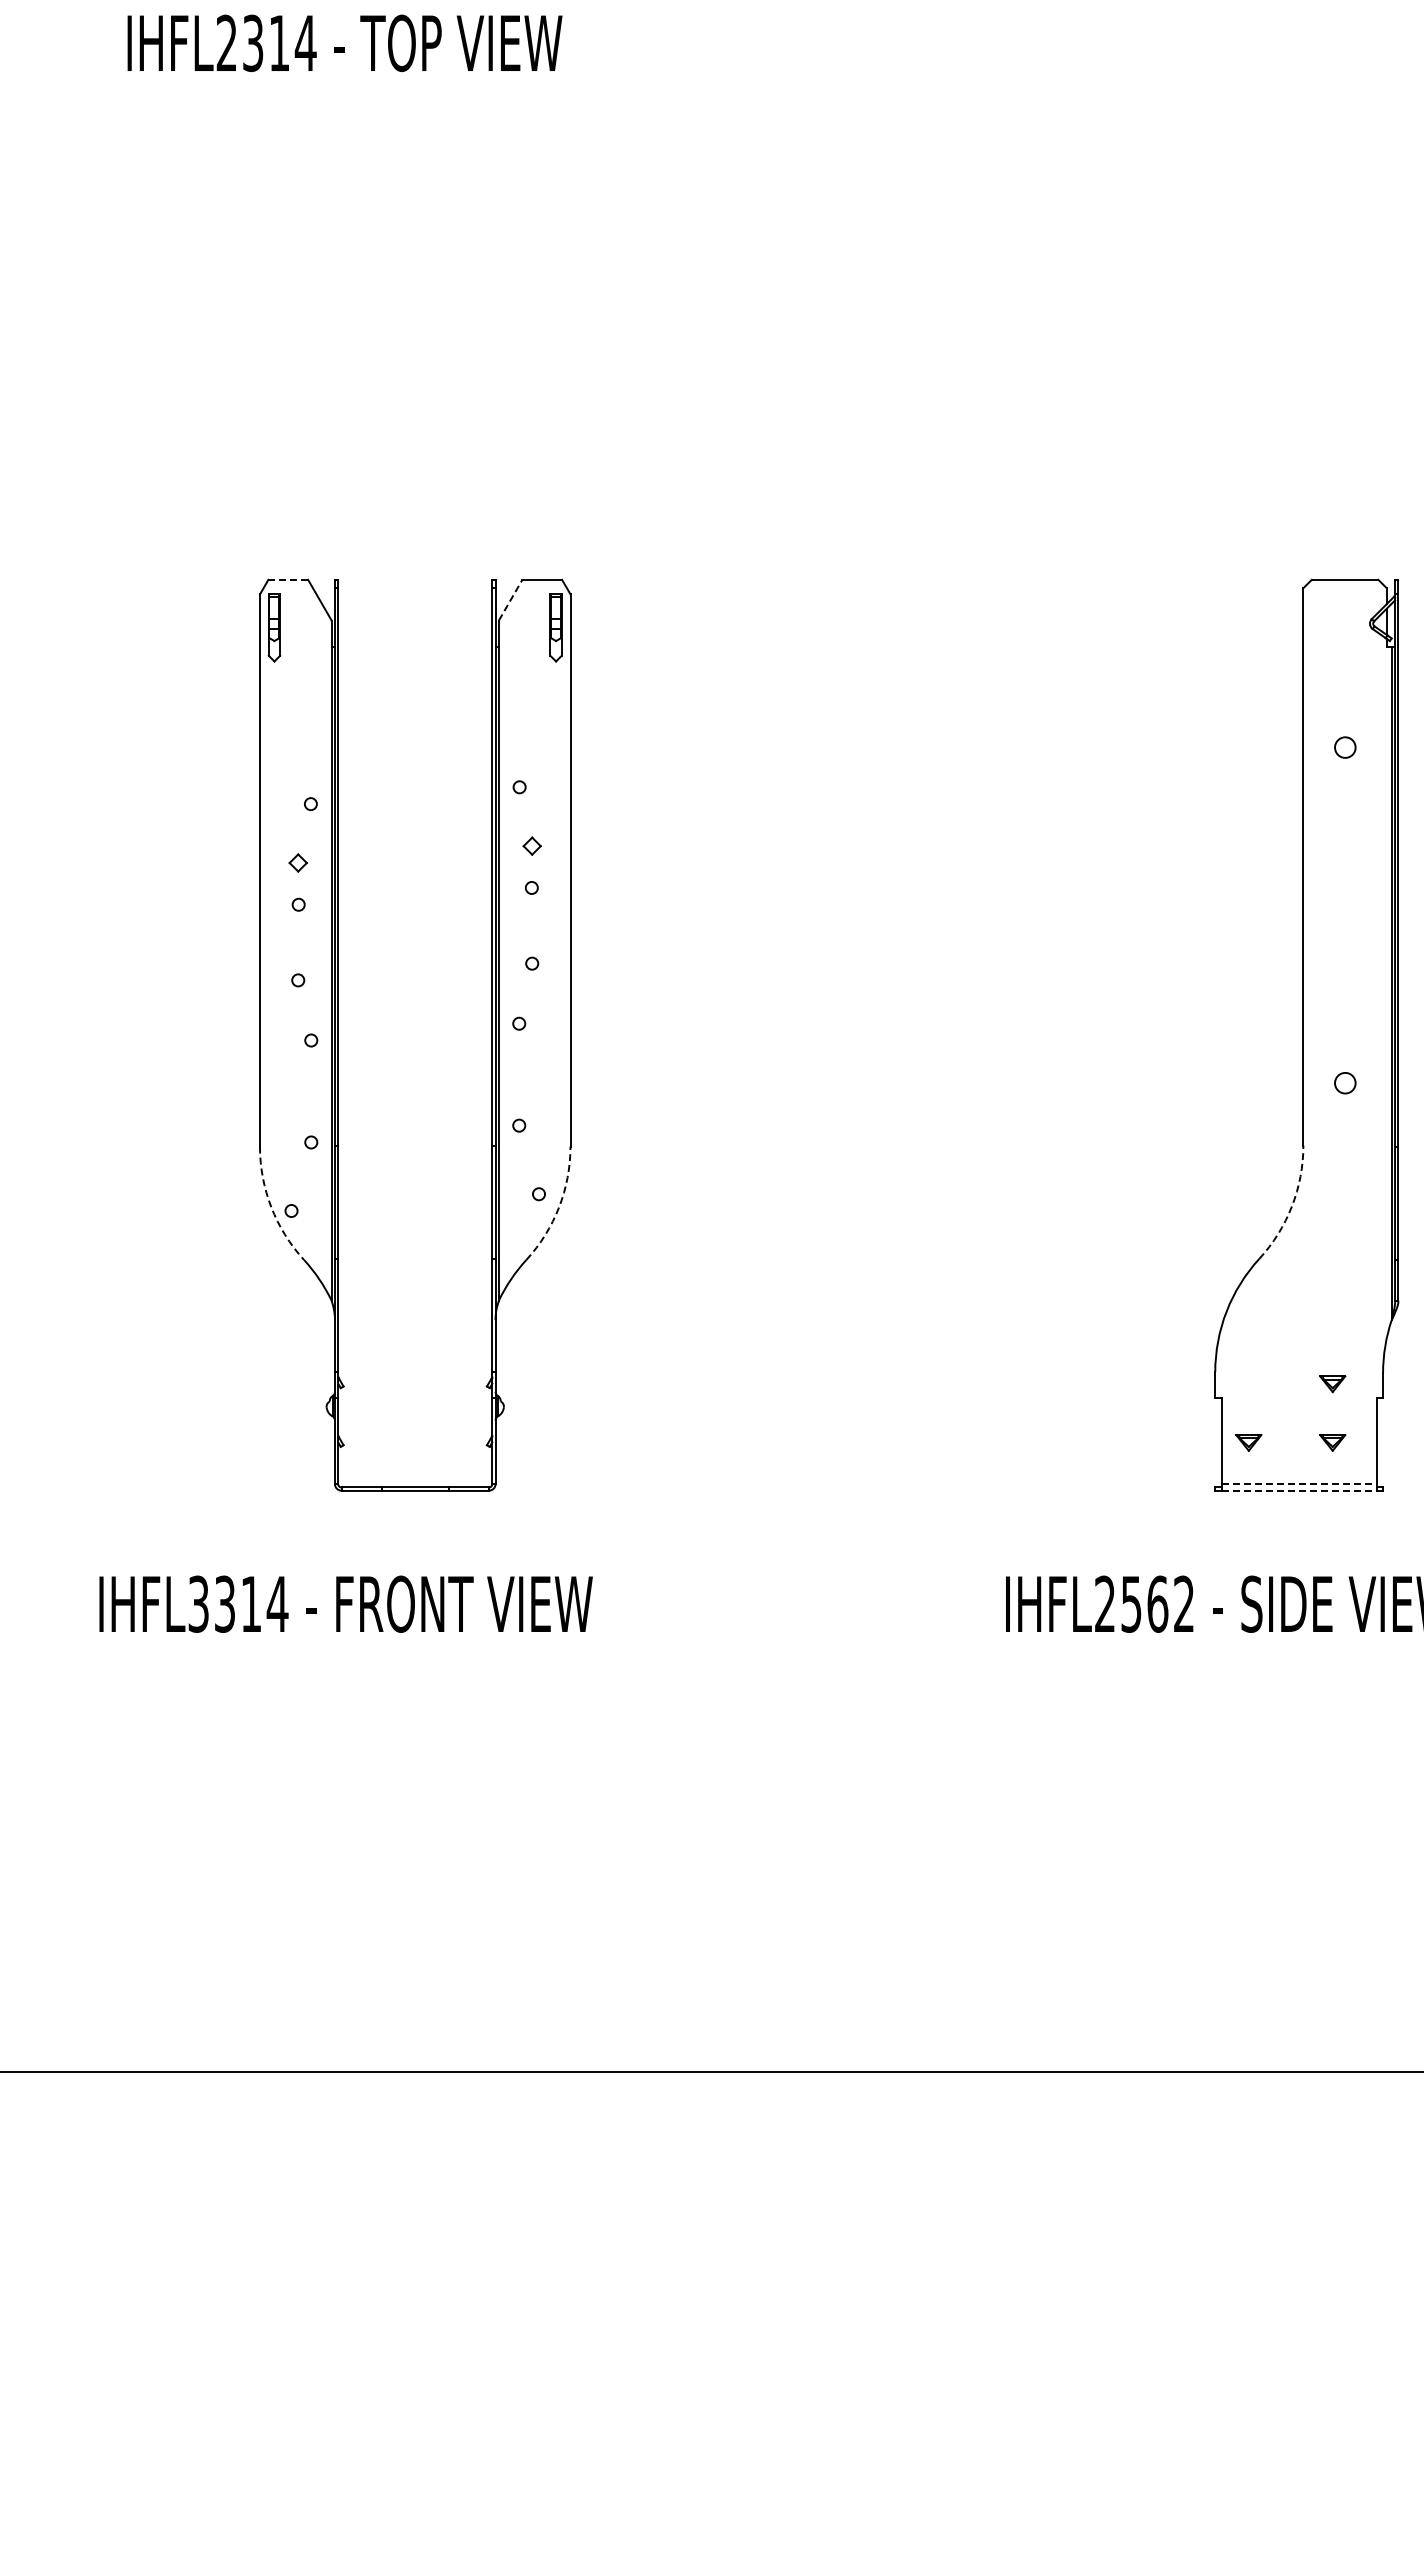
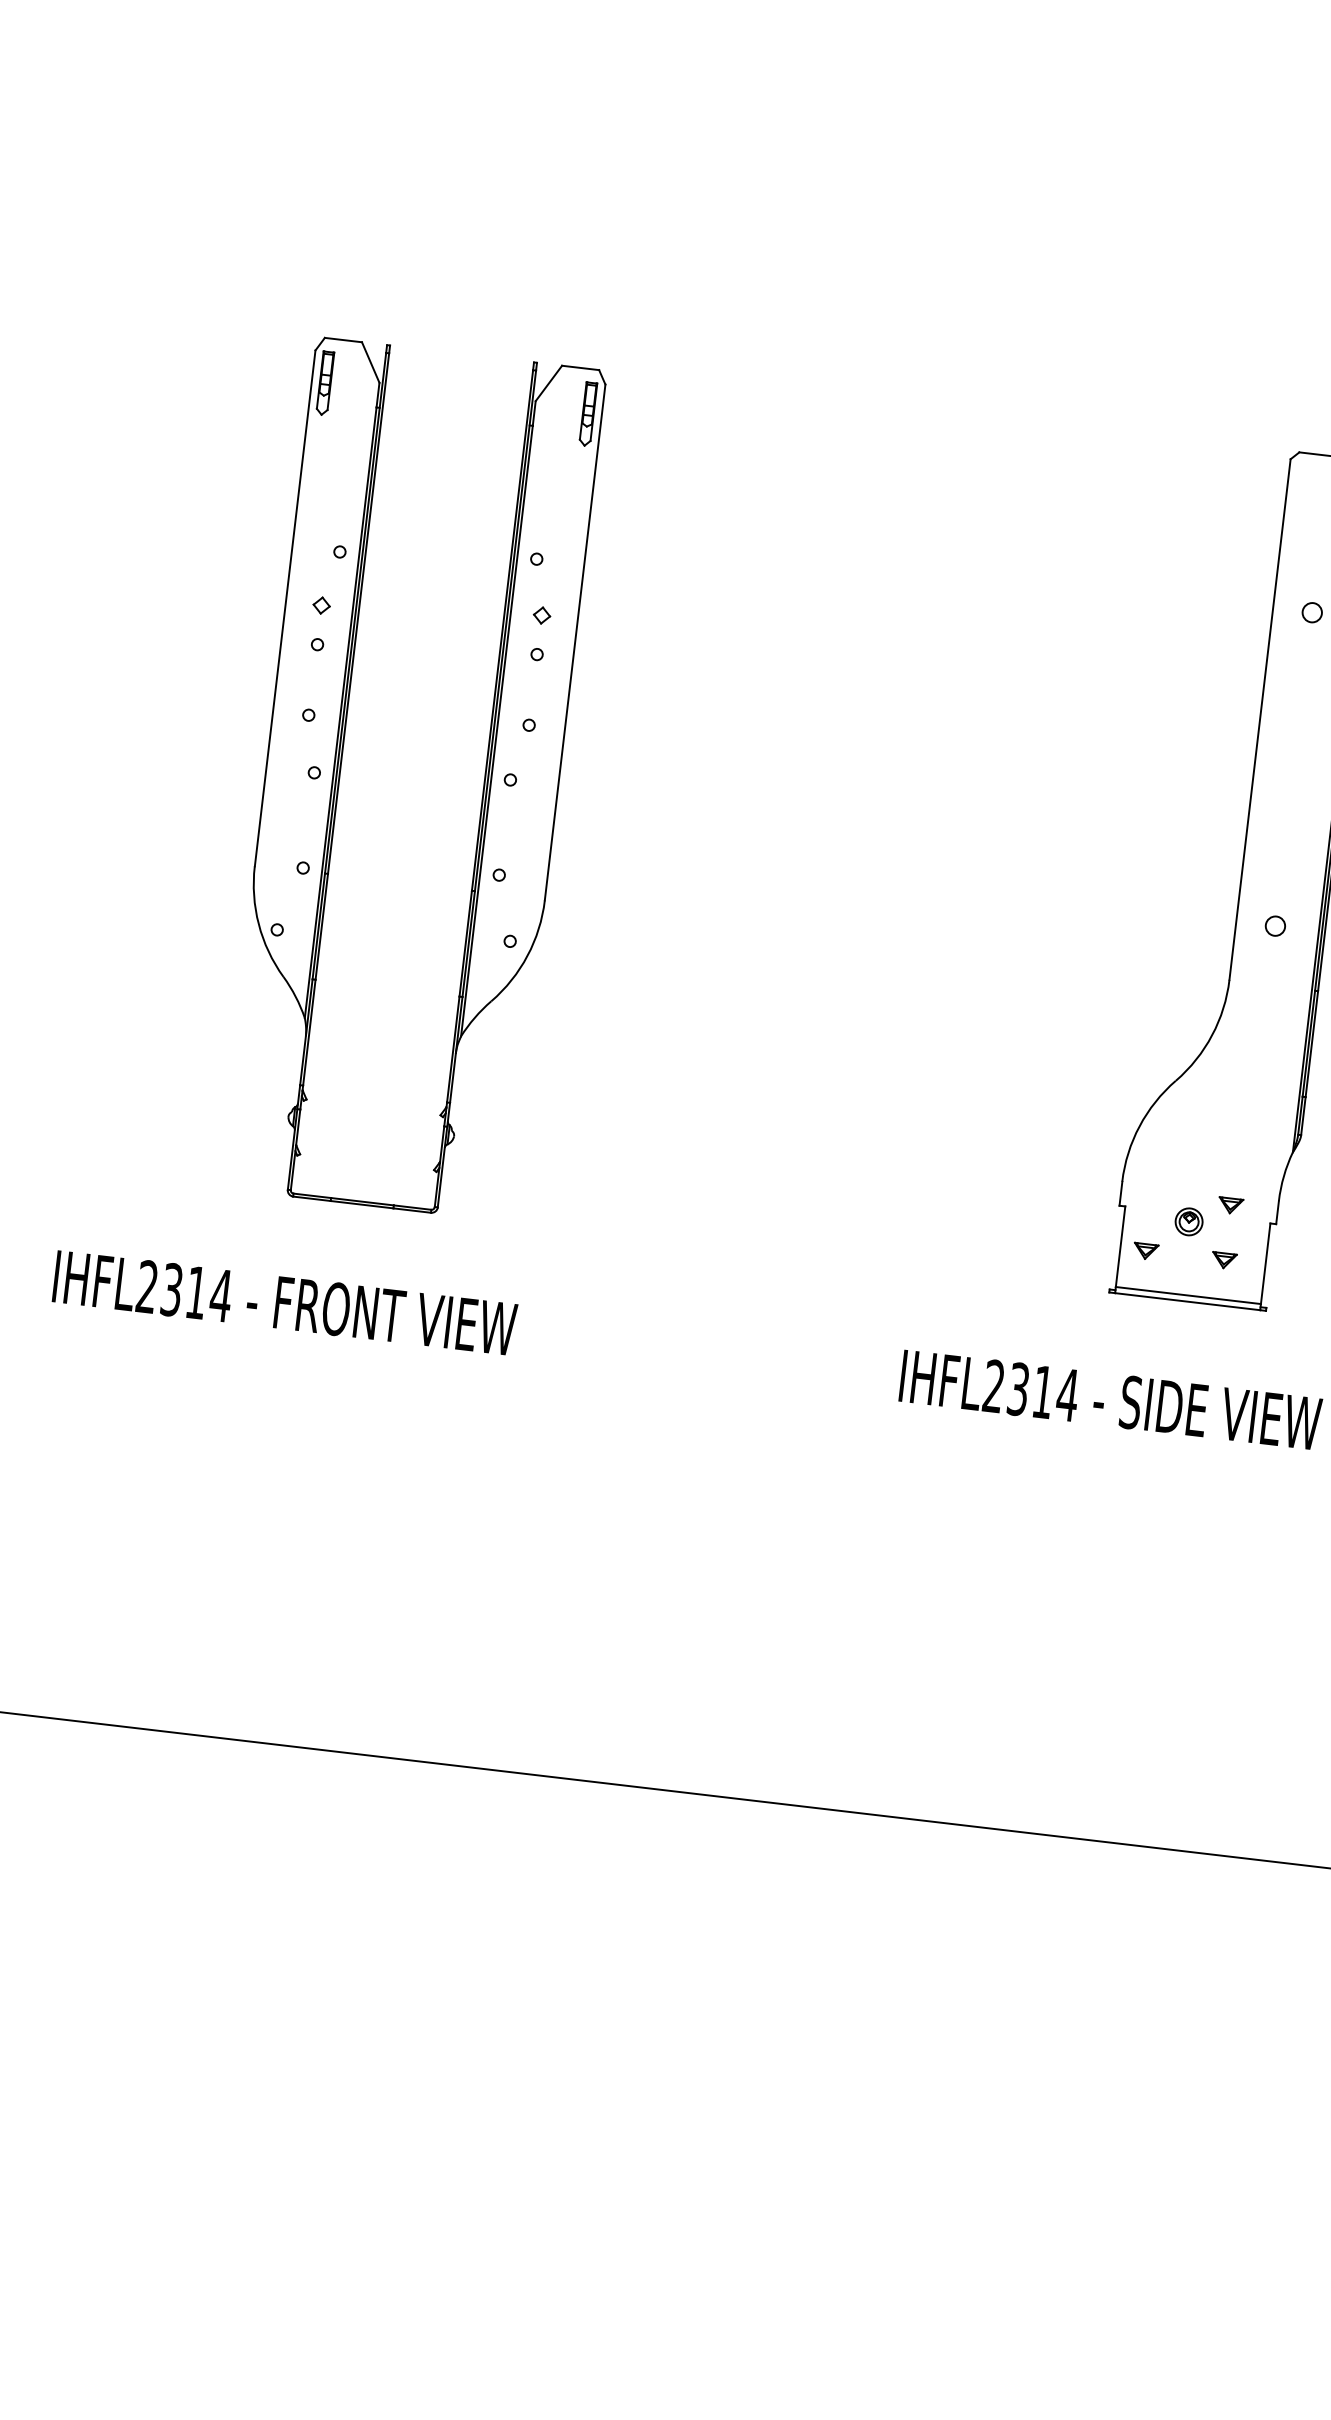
line: (288, 579) -> (343, 339), dashed -> solid
line: (510, 599) -> (548, 382), dashed -> solid
arc: (1292, 1206) -> (1212, 1035), dashed -> solid
arc: (271, 1207) -> (258, 924), dashed -> solid
arc: (559, 1207) -> (527, 956), dashed -> solid
part: (1290, 1406) -> (1188, 1222), added
line: (1299, 1484) -> (1188, 1295), dashed -> solid
line: (1299, 1490) -> (1187, 1301), dashed -> solid
text: (198, 1603) -> (147, 1286), IHFL3314 -> IHFL2314
text: (1158, 1603) -> (1043, 1391), IHFL2562 -> IHFL2314

